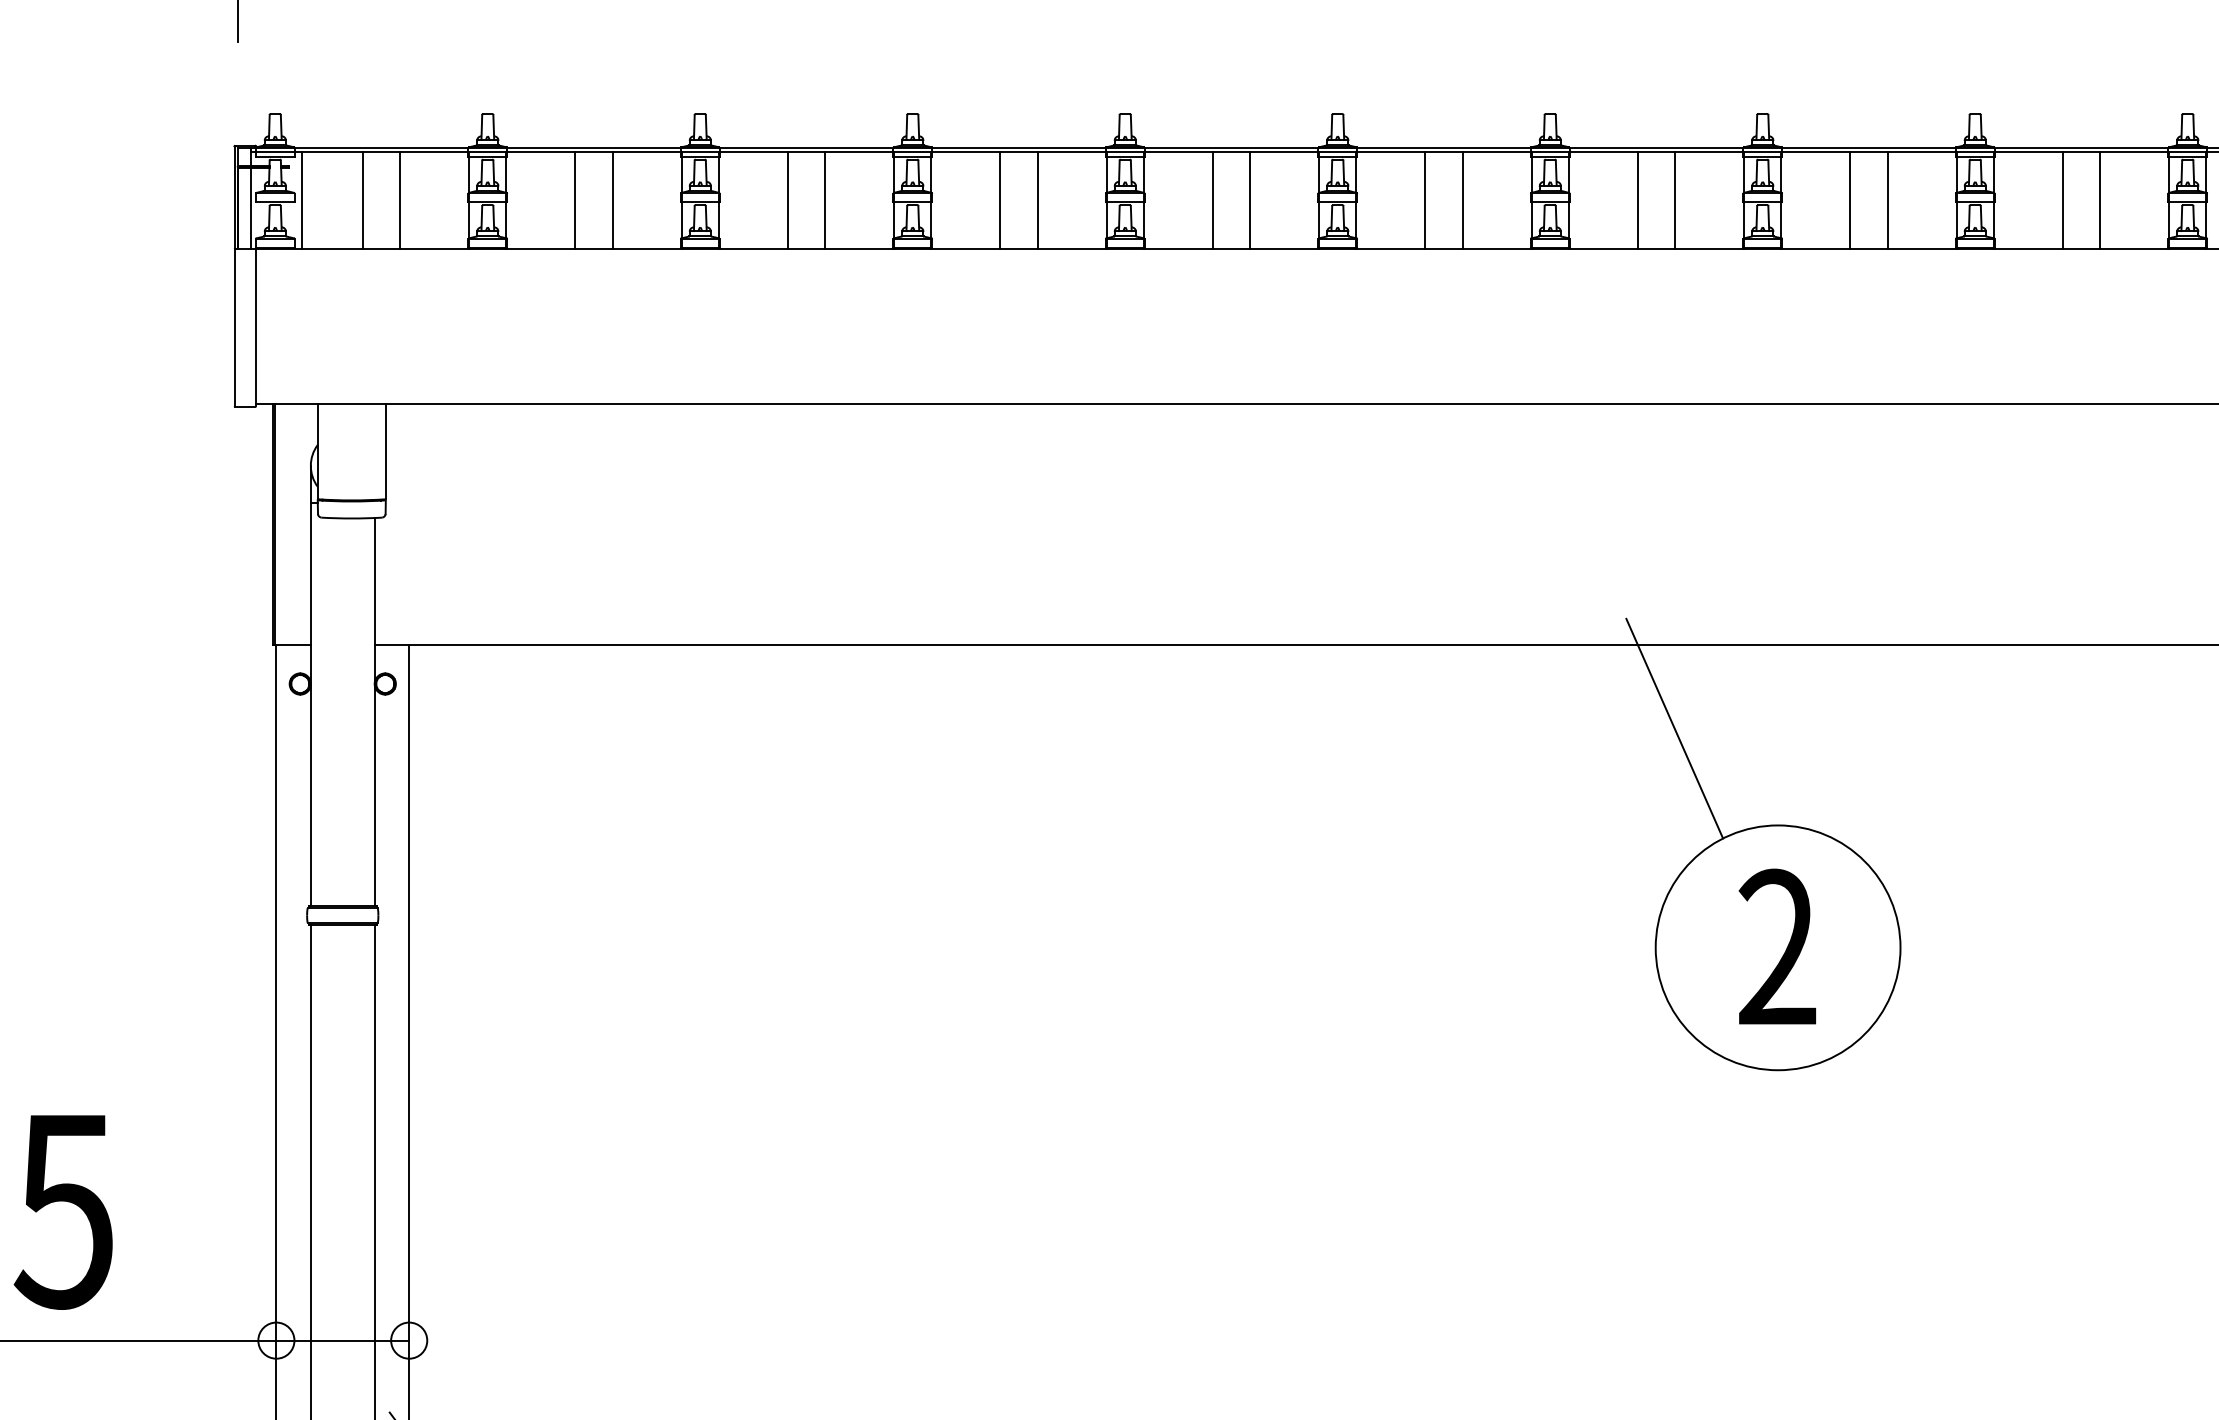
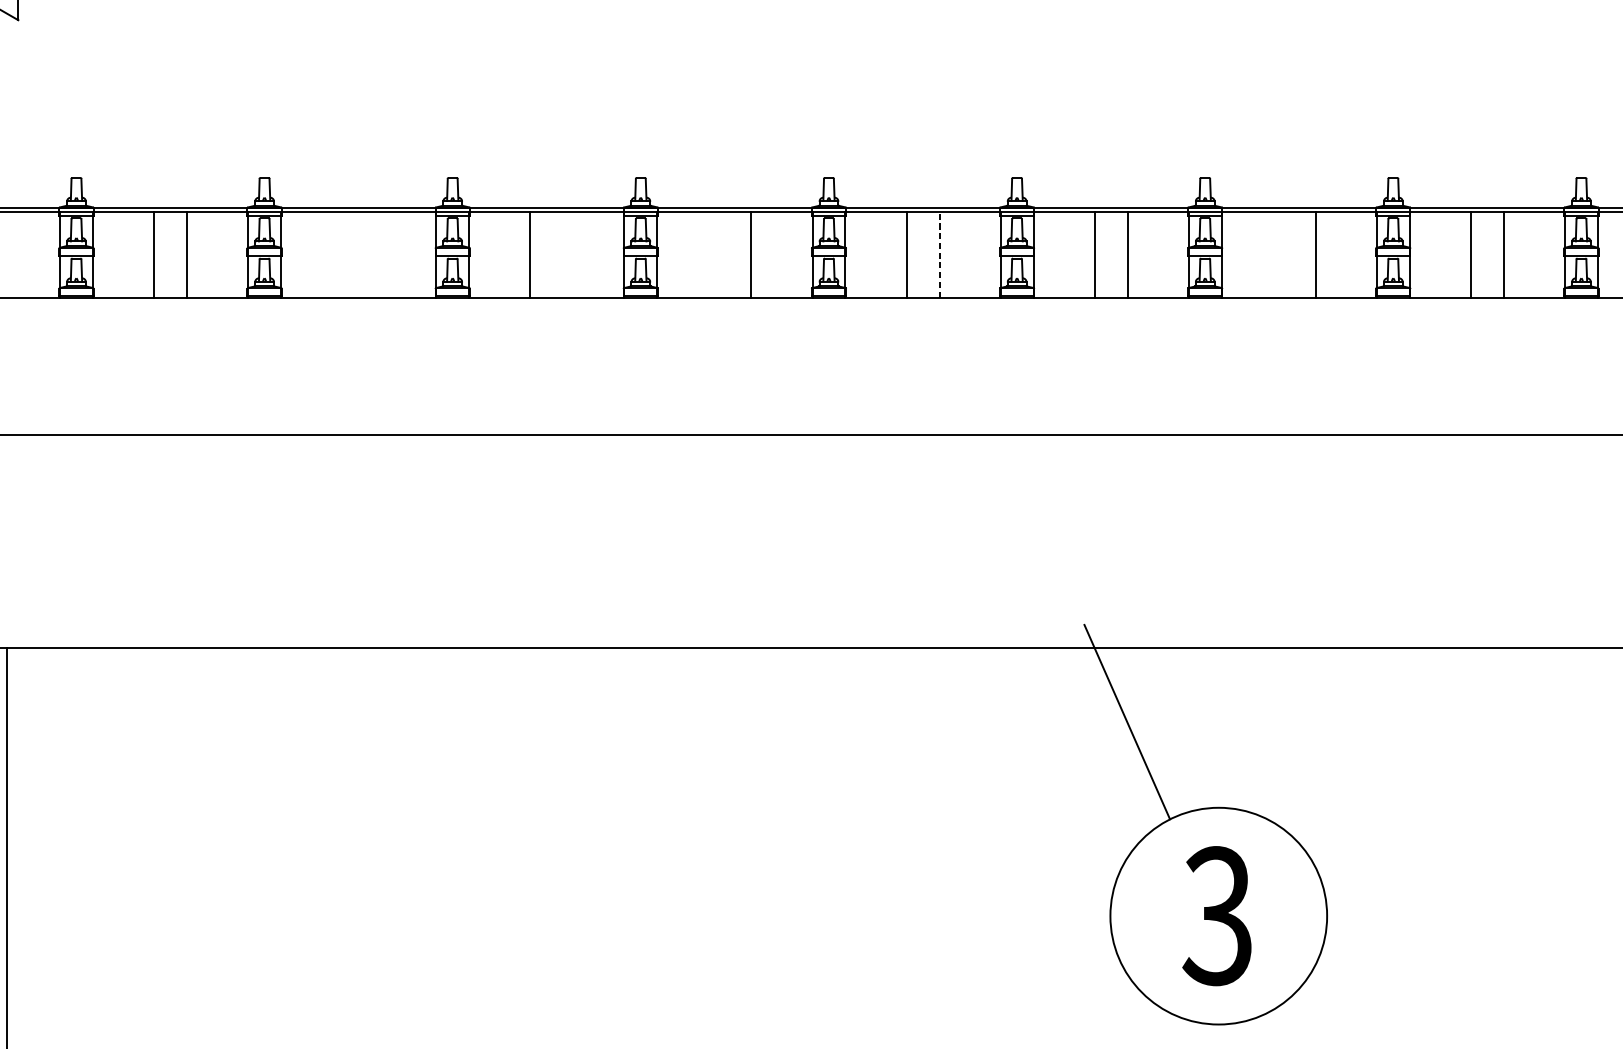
line: (787, 200) -> (341, 254), removed
line: (825, 200) -> (375, 254), removed
line: (1037, 200) -> (563, 254), removed
line: (1212, 200) -> (718, 254), removed
line: (1462, 200) -> (939, 254), solid -> dashed
line: (1850, 200) -> (1282, 254), removed
text: (1776, 947) -> (1217, 915), 2 -> 3

